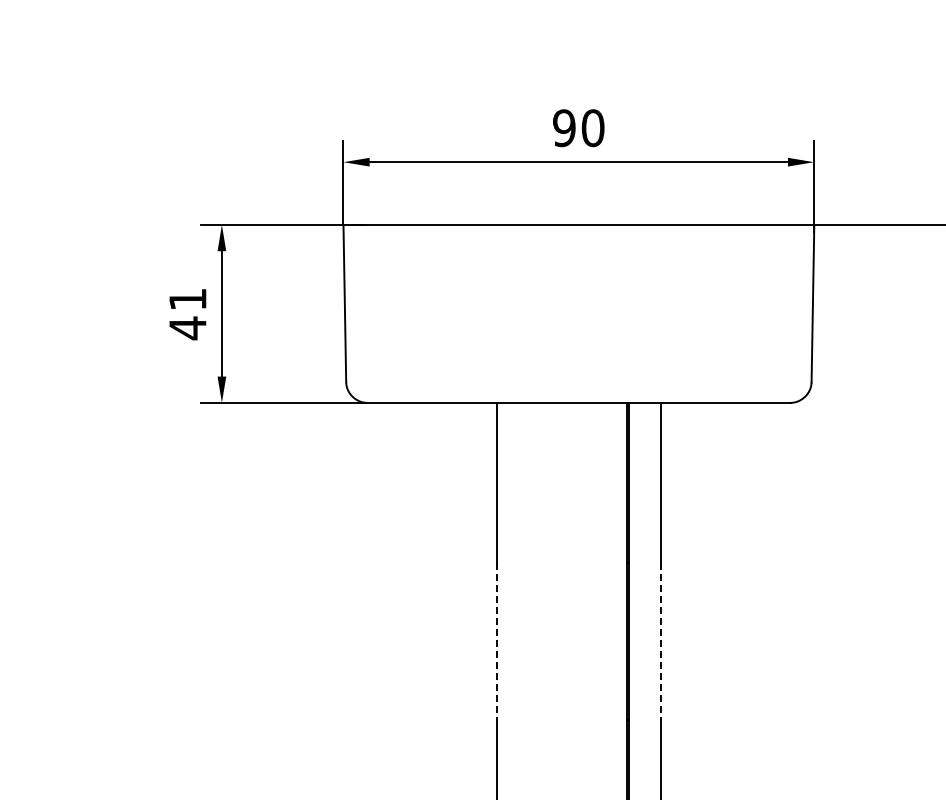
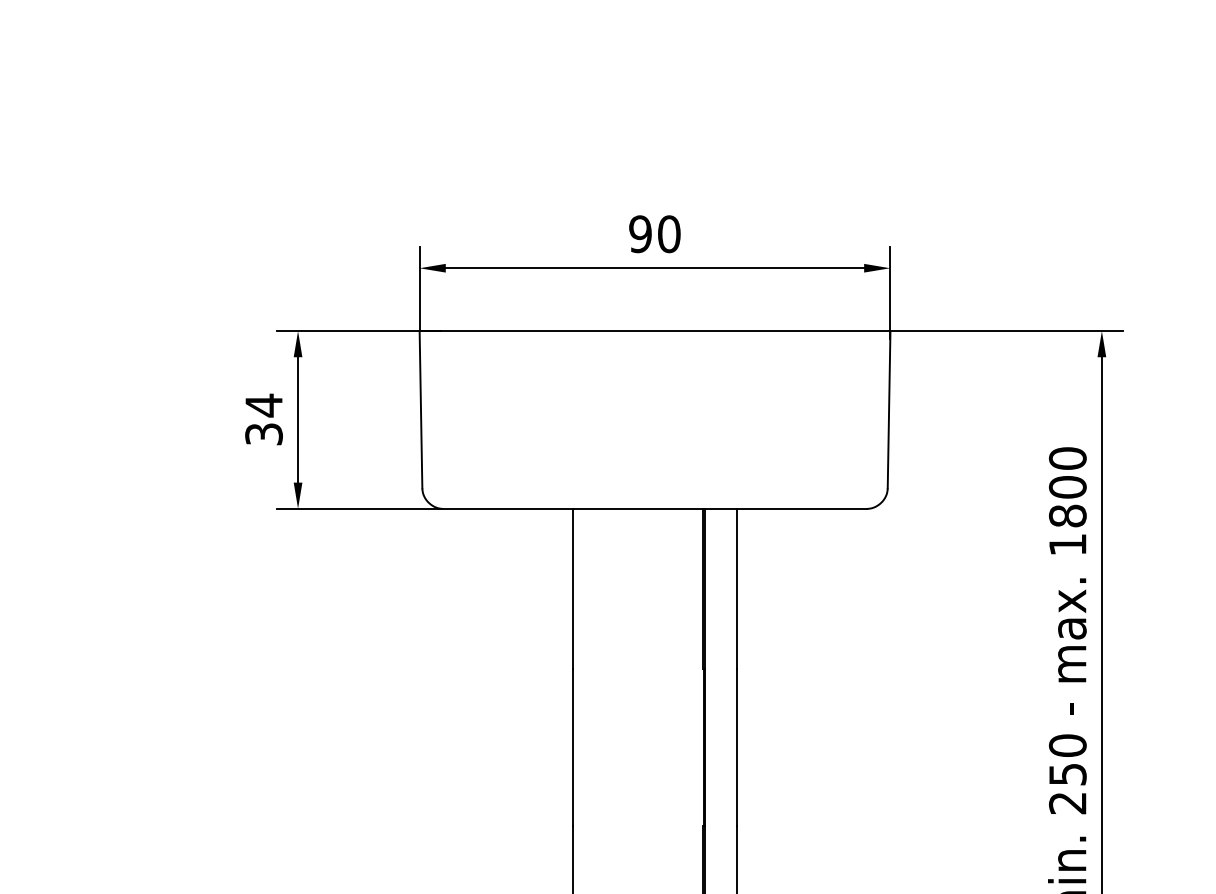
text: (187, 313) -> (263, 419), 41 -> 34
line: (496, 642) -> (572, 748), dashed -> solid
line: (661, 642) -> (737, 748), dashed -> solid

